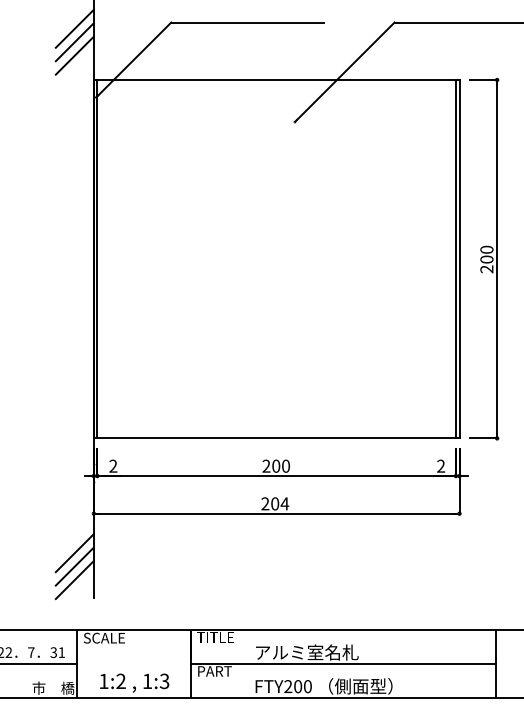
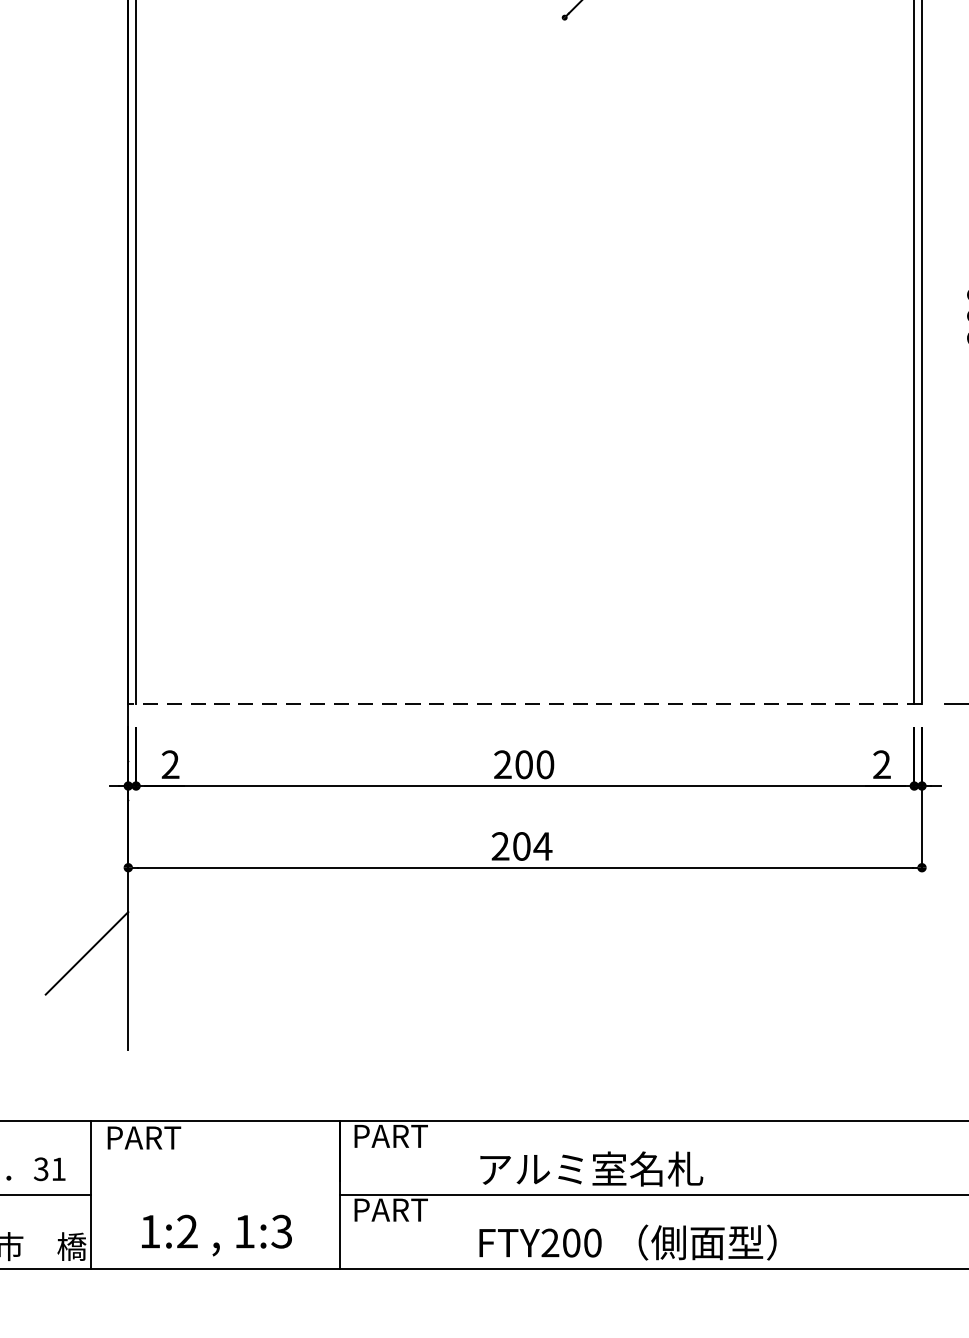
line: (276, 438) -> (524, 704), solid -> dashed
line: (74, 566) -> (86, 982), removed
line: (74, 580) -> (86, 1012), removed
text: (103, 637) -> (149, 1136), SCALE -> PART
text: (215, 637) -> (392, 1136), TITLE -> PART

